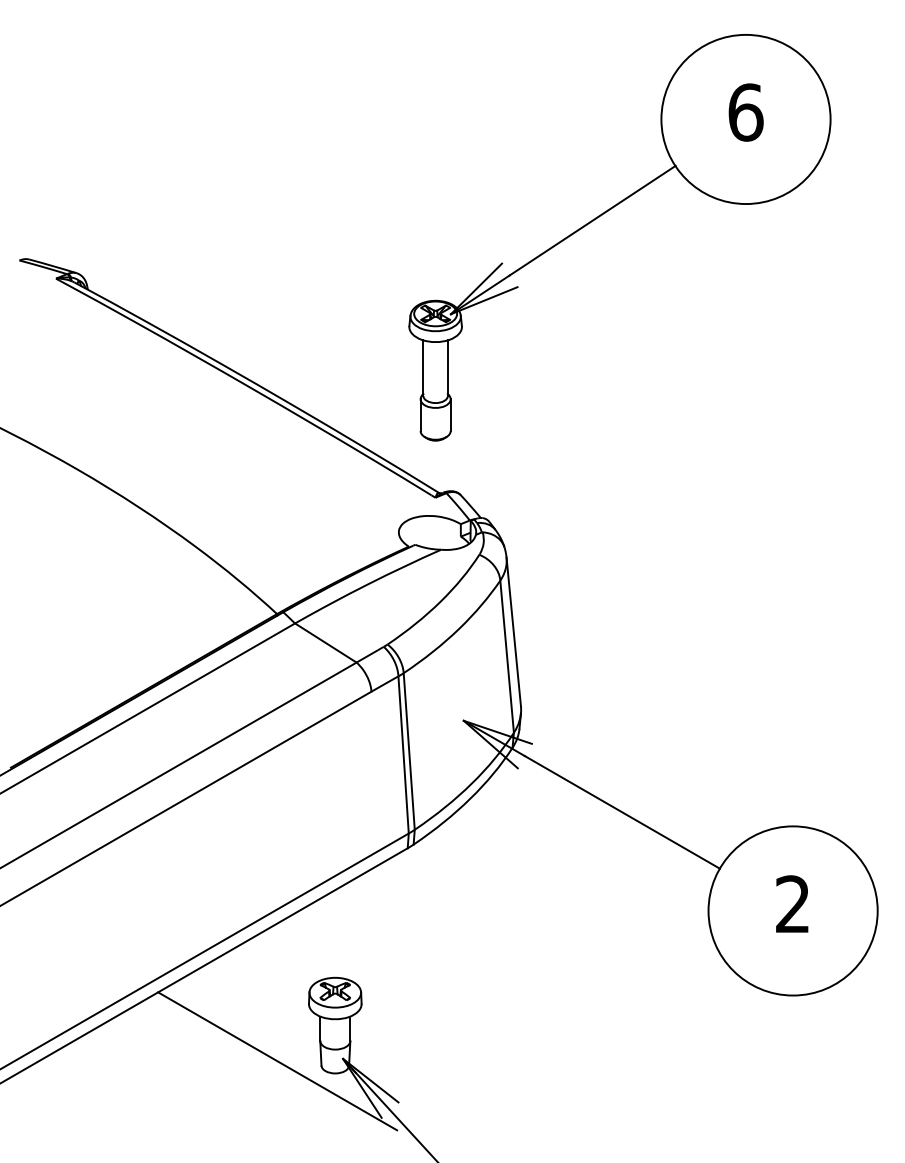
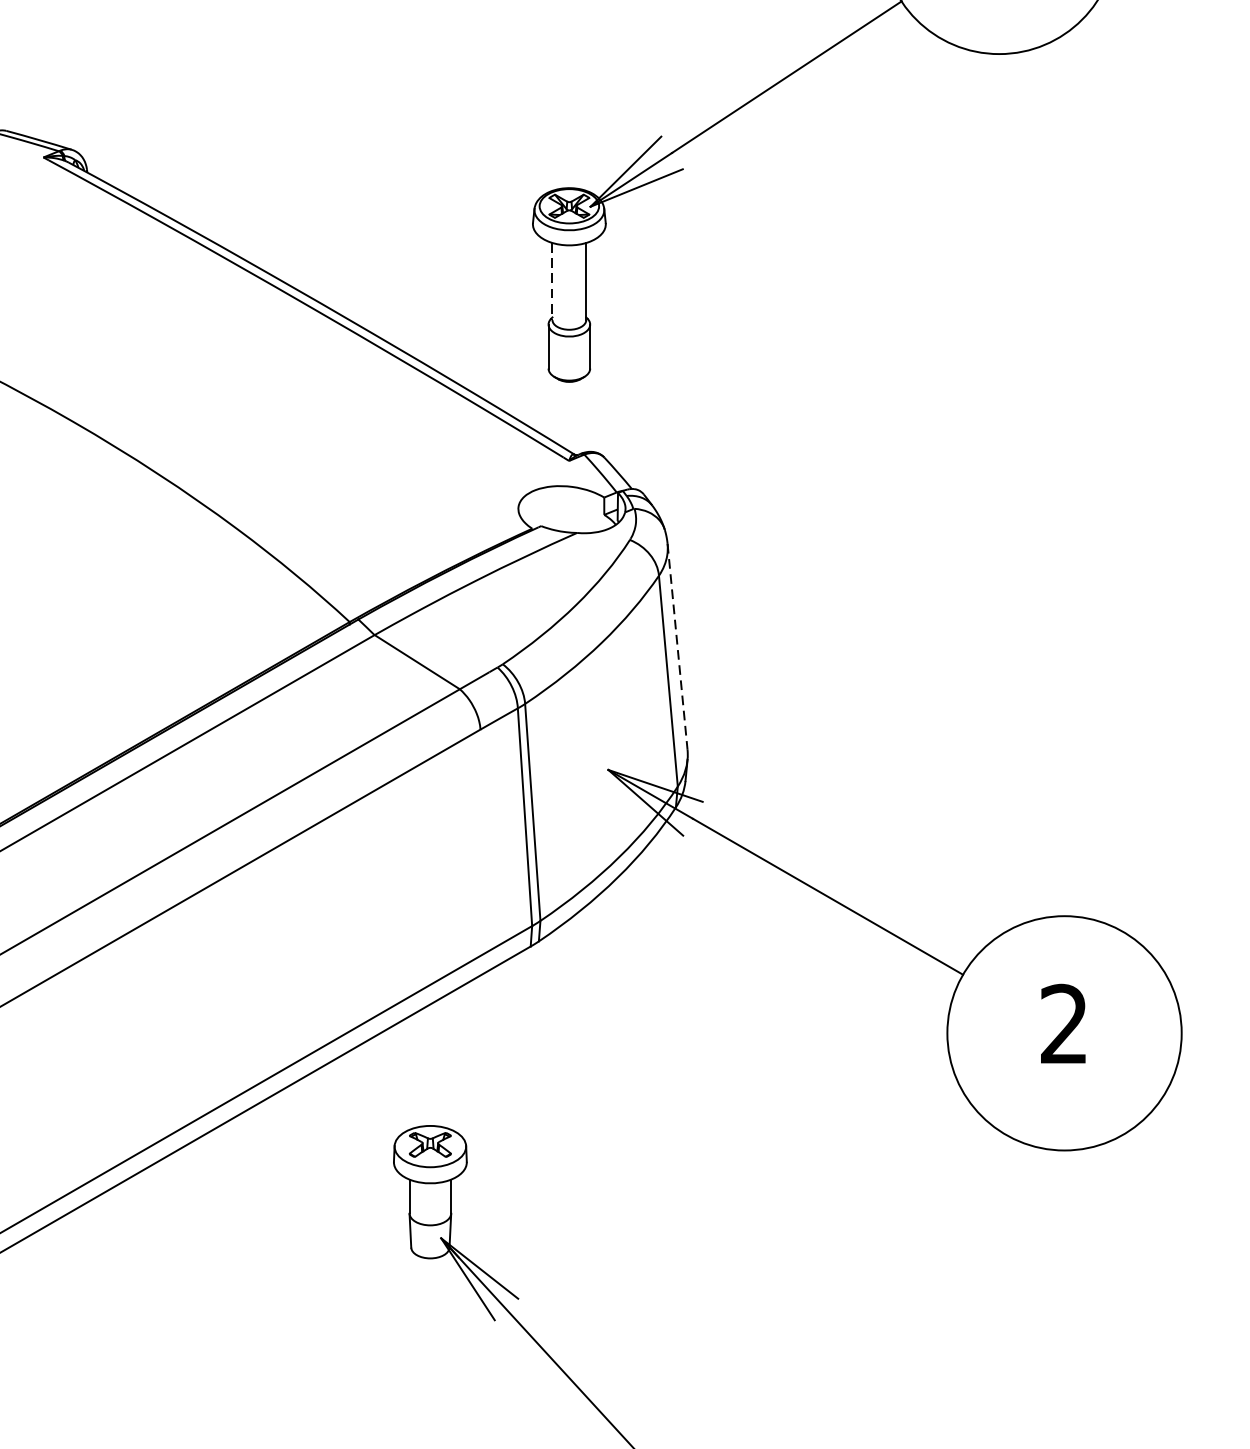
line: (423, 368) -> (552, 281), solid -> dashed
line: (513, 631) -> (677, 646), solid -> dashed
line: (277, 1061) -> (350, 1241), removed

